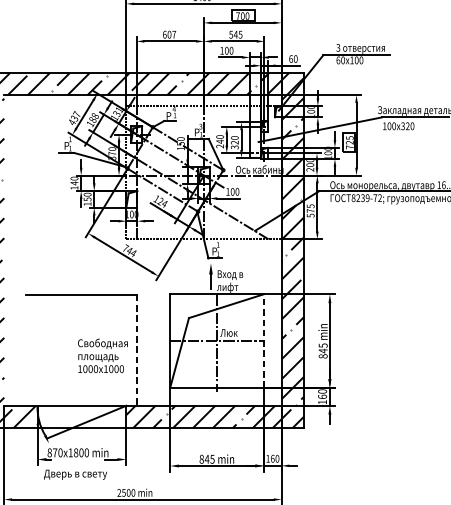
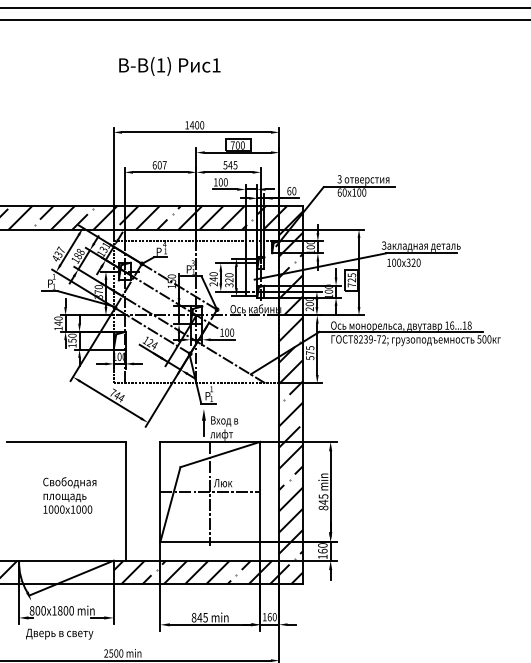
line: (264, 340) -> (260, 491), dashed -> solid
line: (137, 351) -> (125, 502), dashed -> solid
text: (102, 355) -> (69, 495), moved
text: (54, 452) -> (37, 610), 870 -> 800

